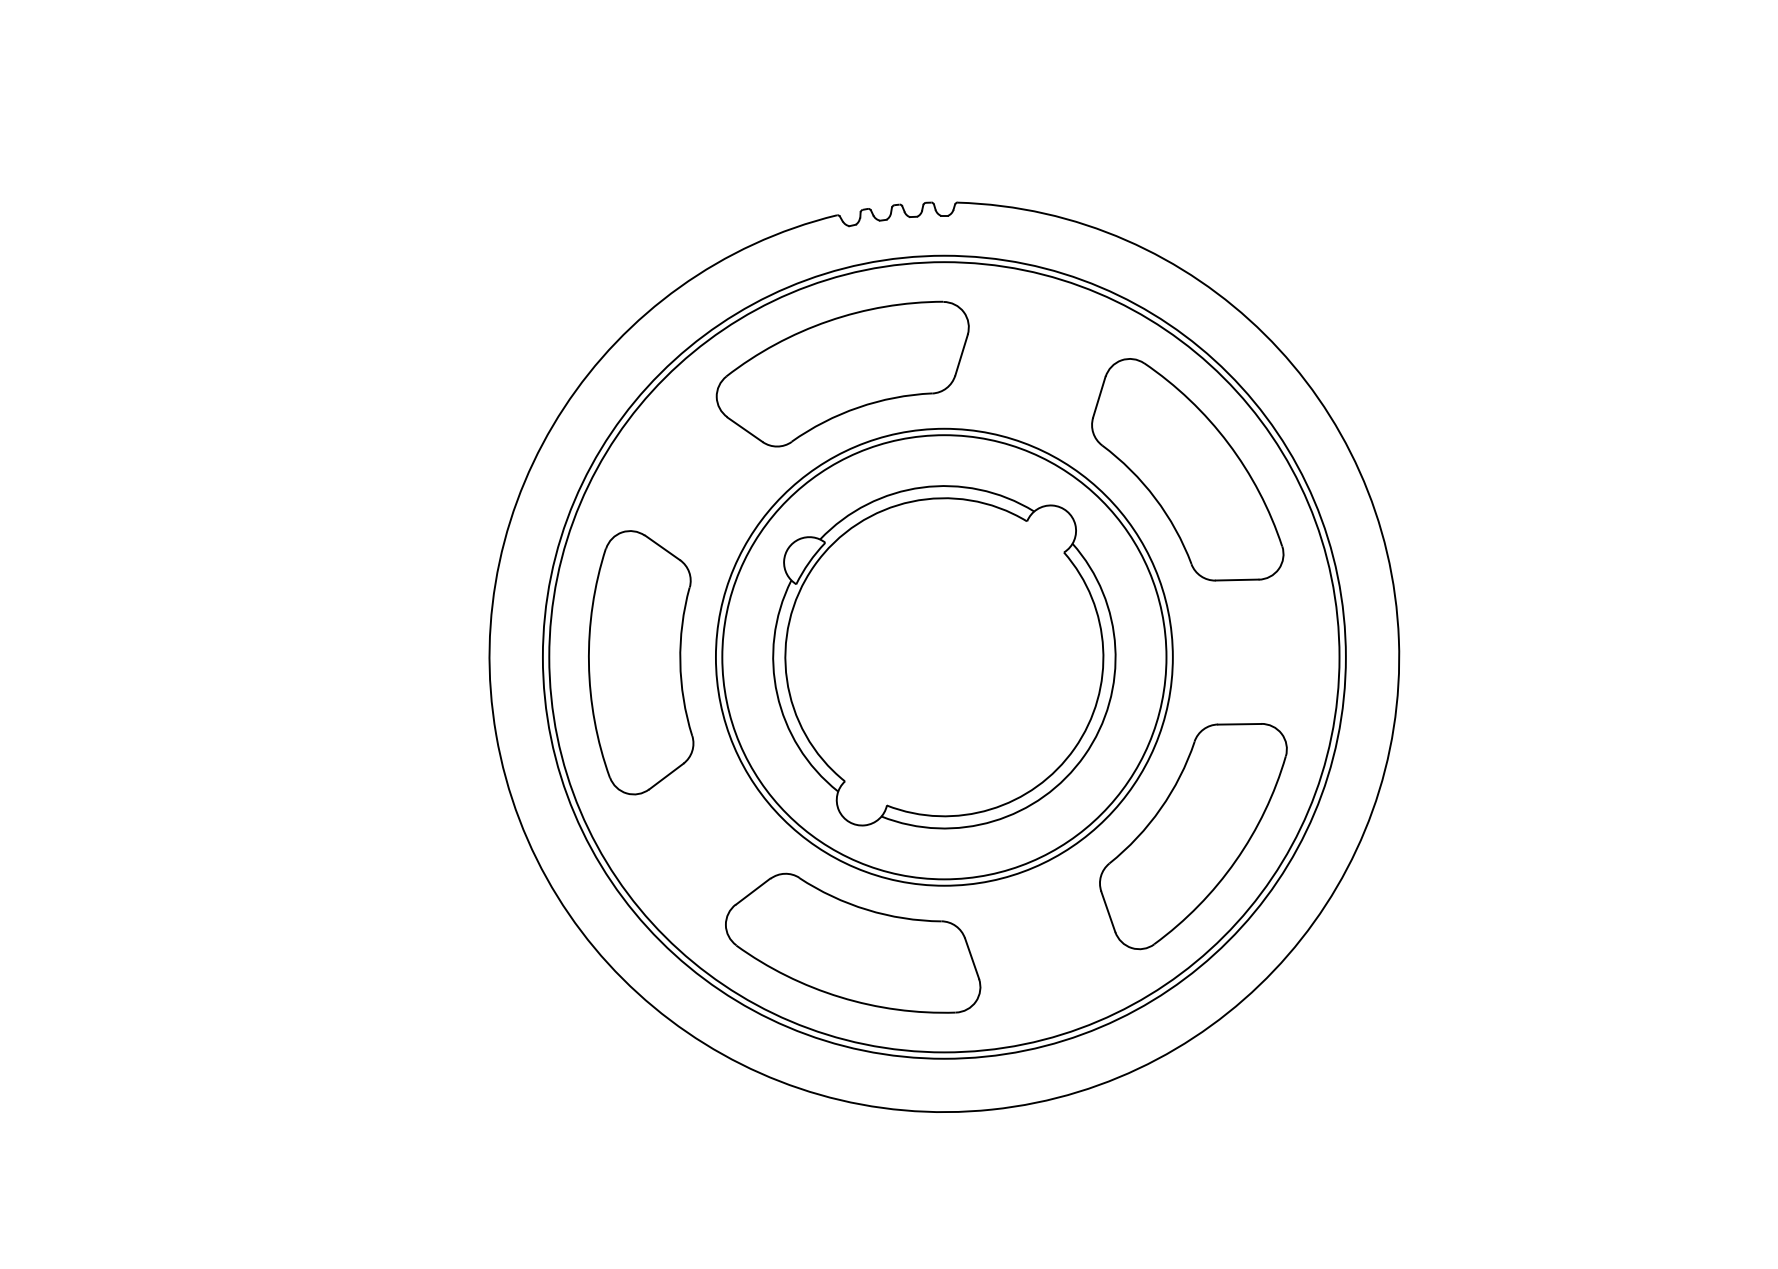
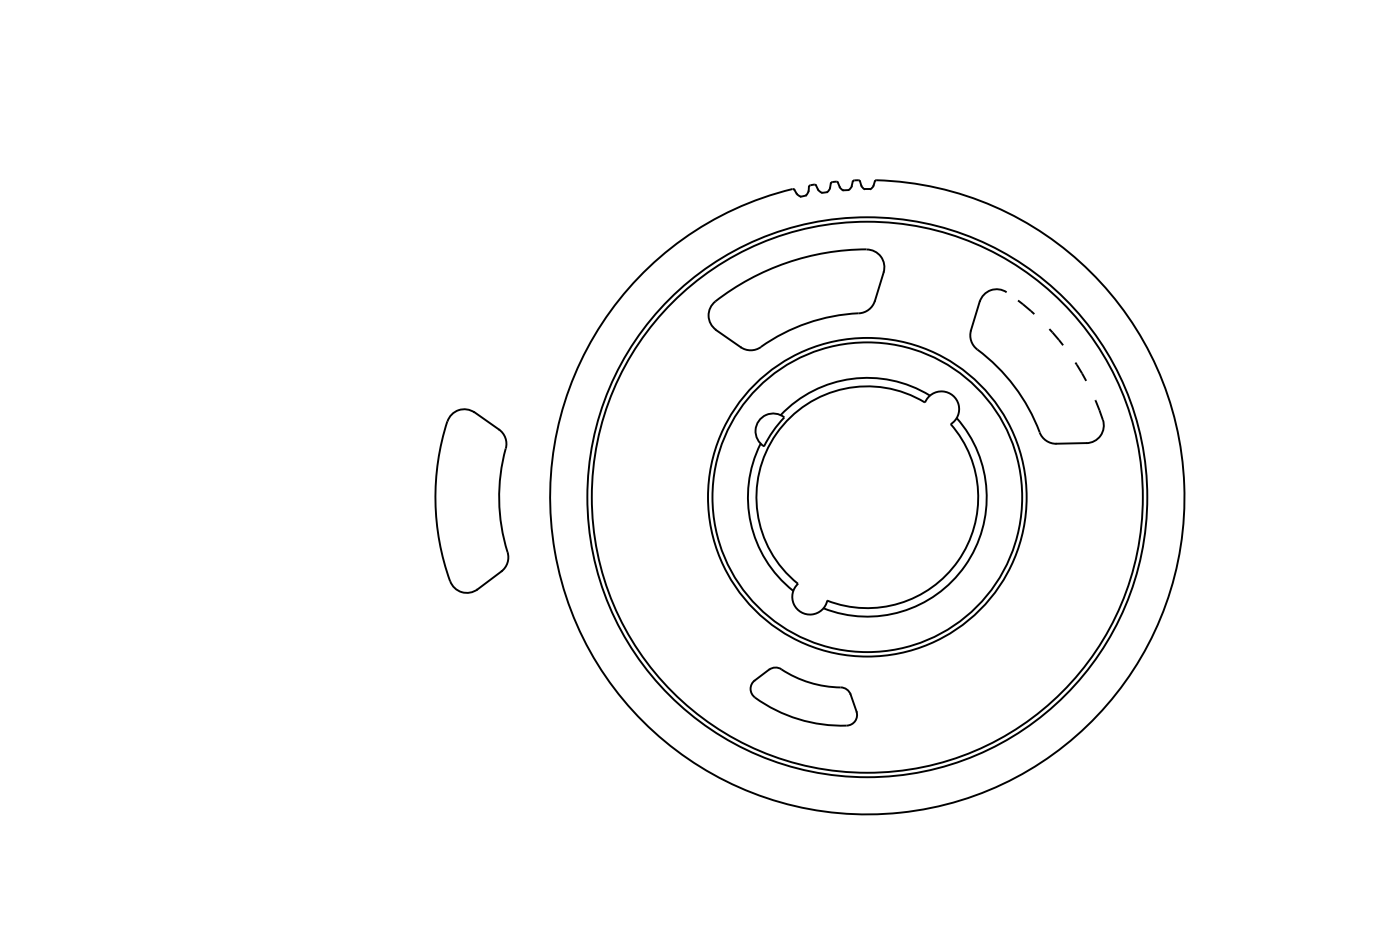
arc: (1228, 443) -> (1065, 348), solid -> dashed
part: (640, 661) -> (471, 500), moved
part: (1192, 835) -> (1040, 621), removed
part: (852, 943) -> (803, 696), size x0.6

